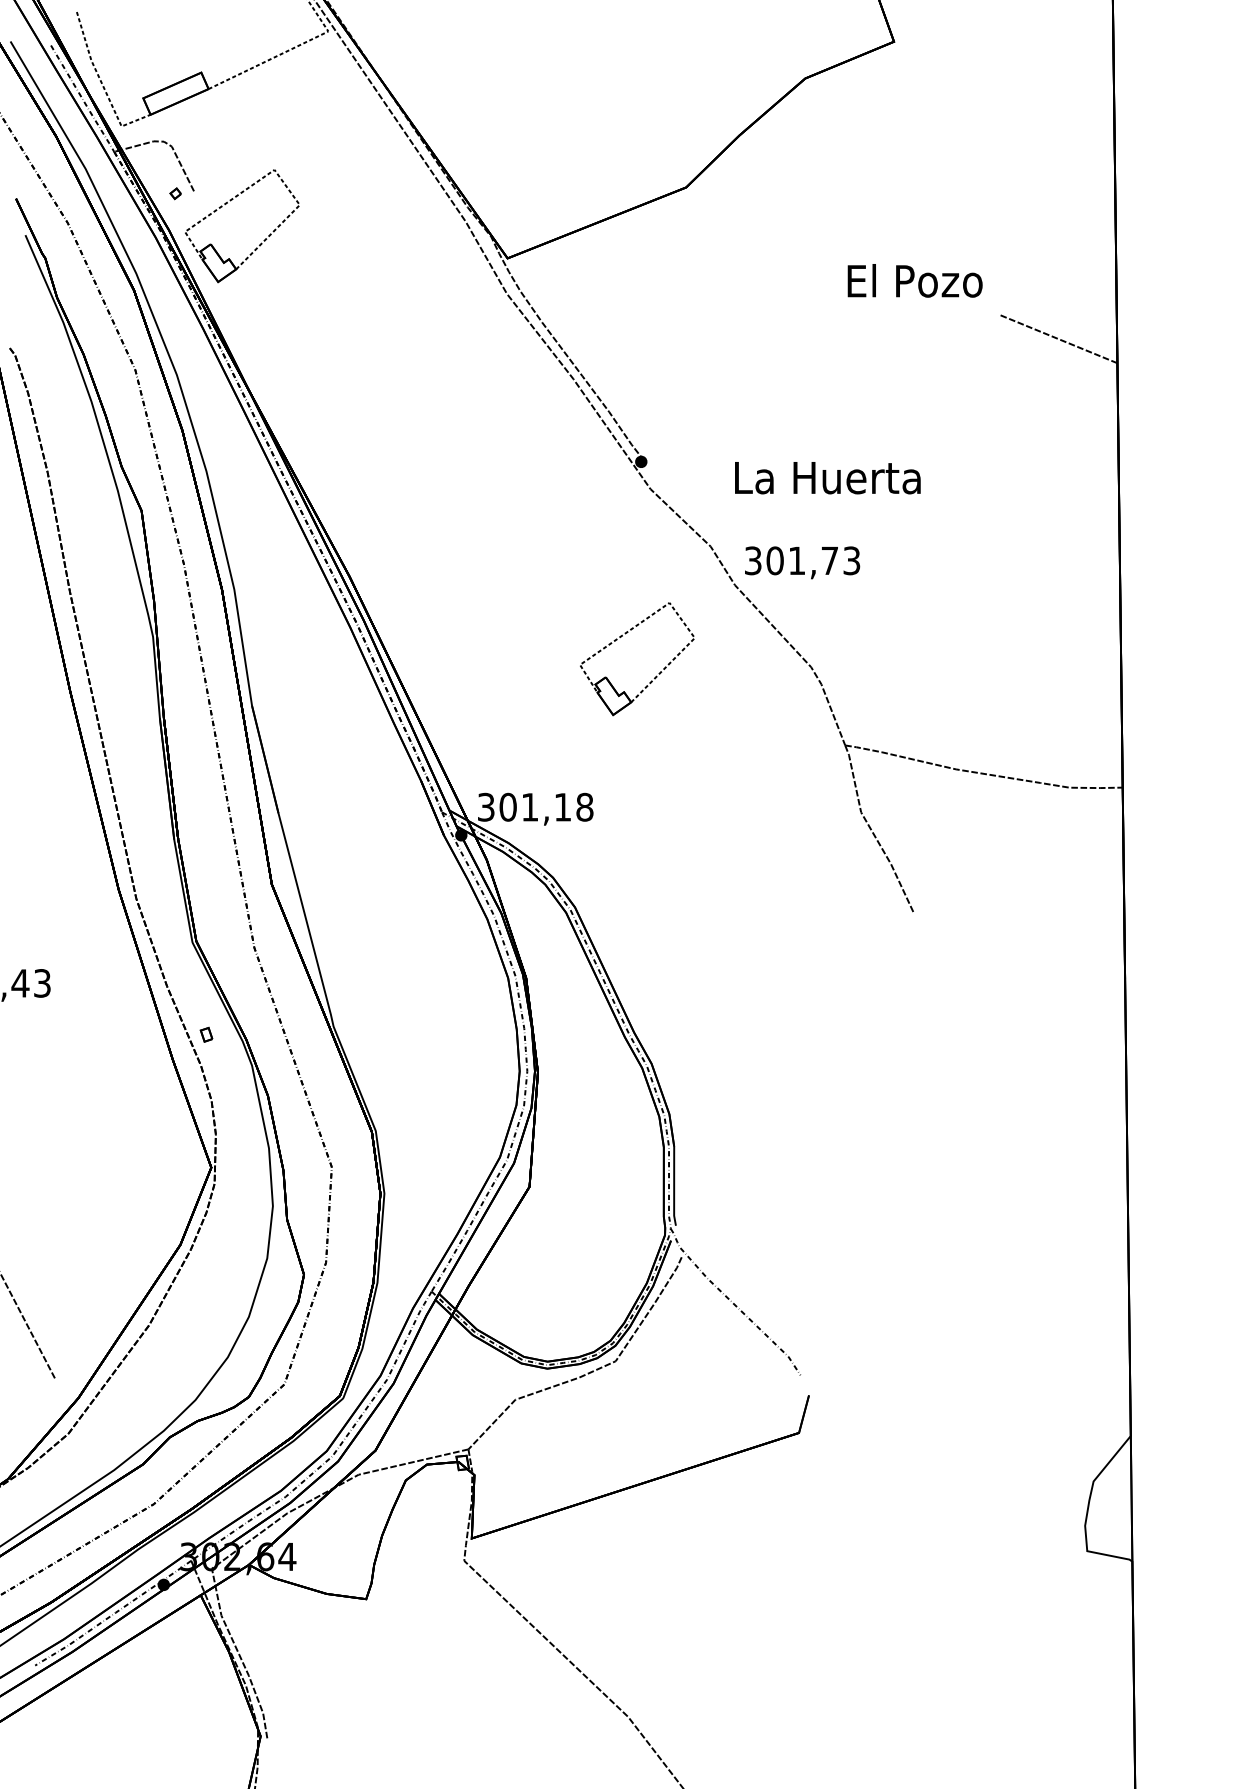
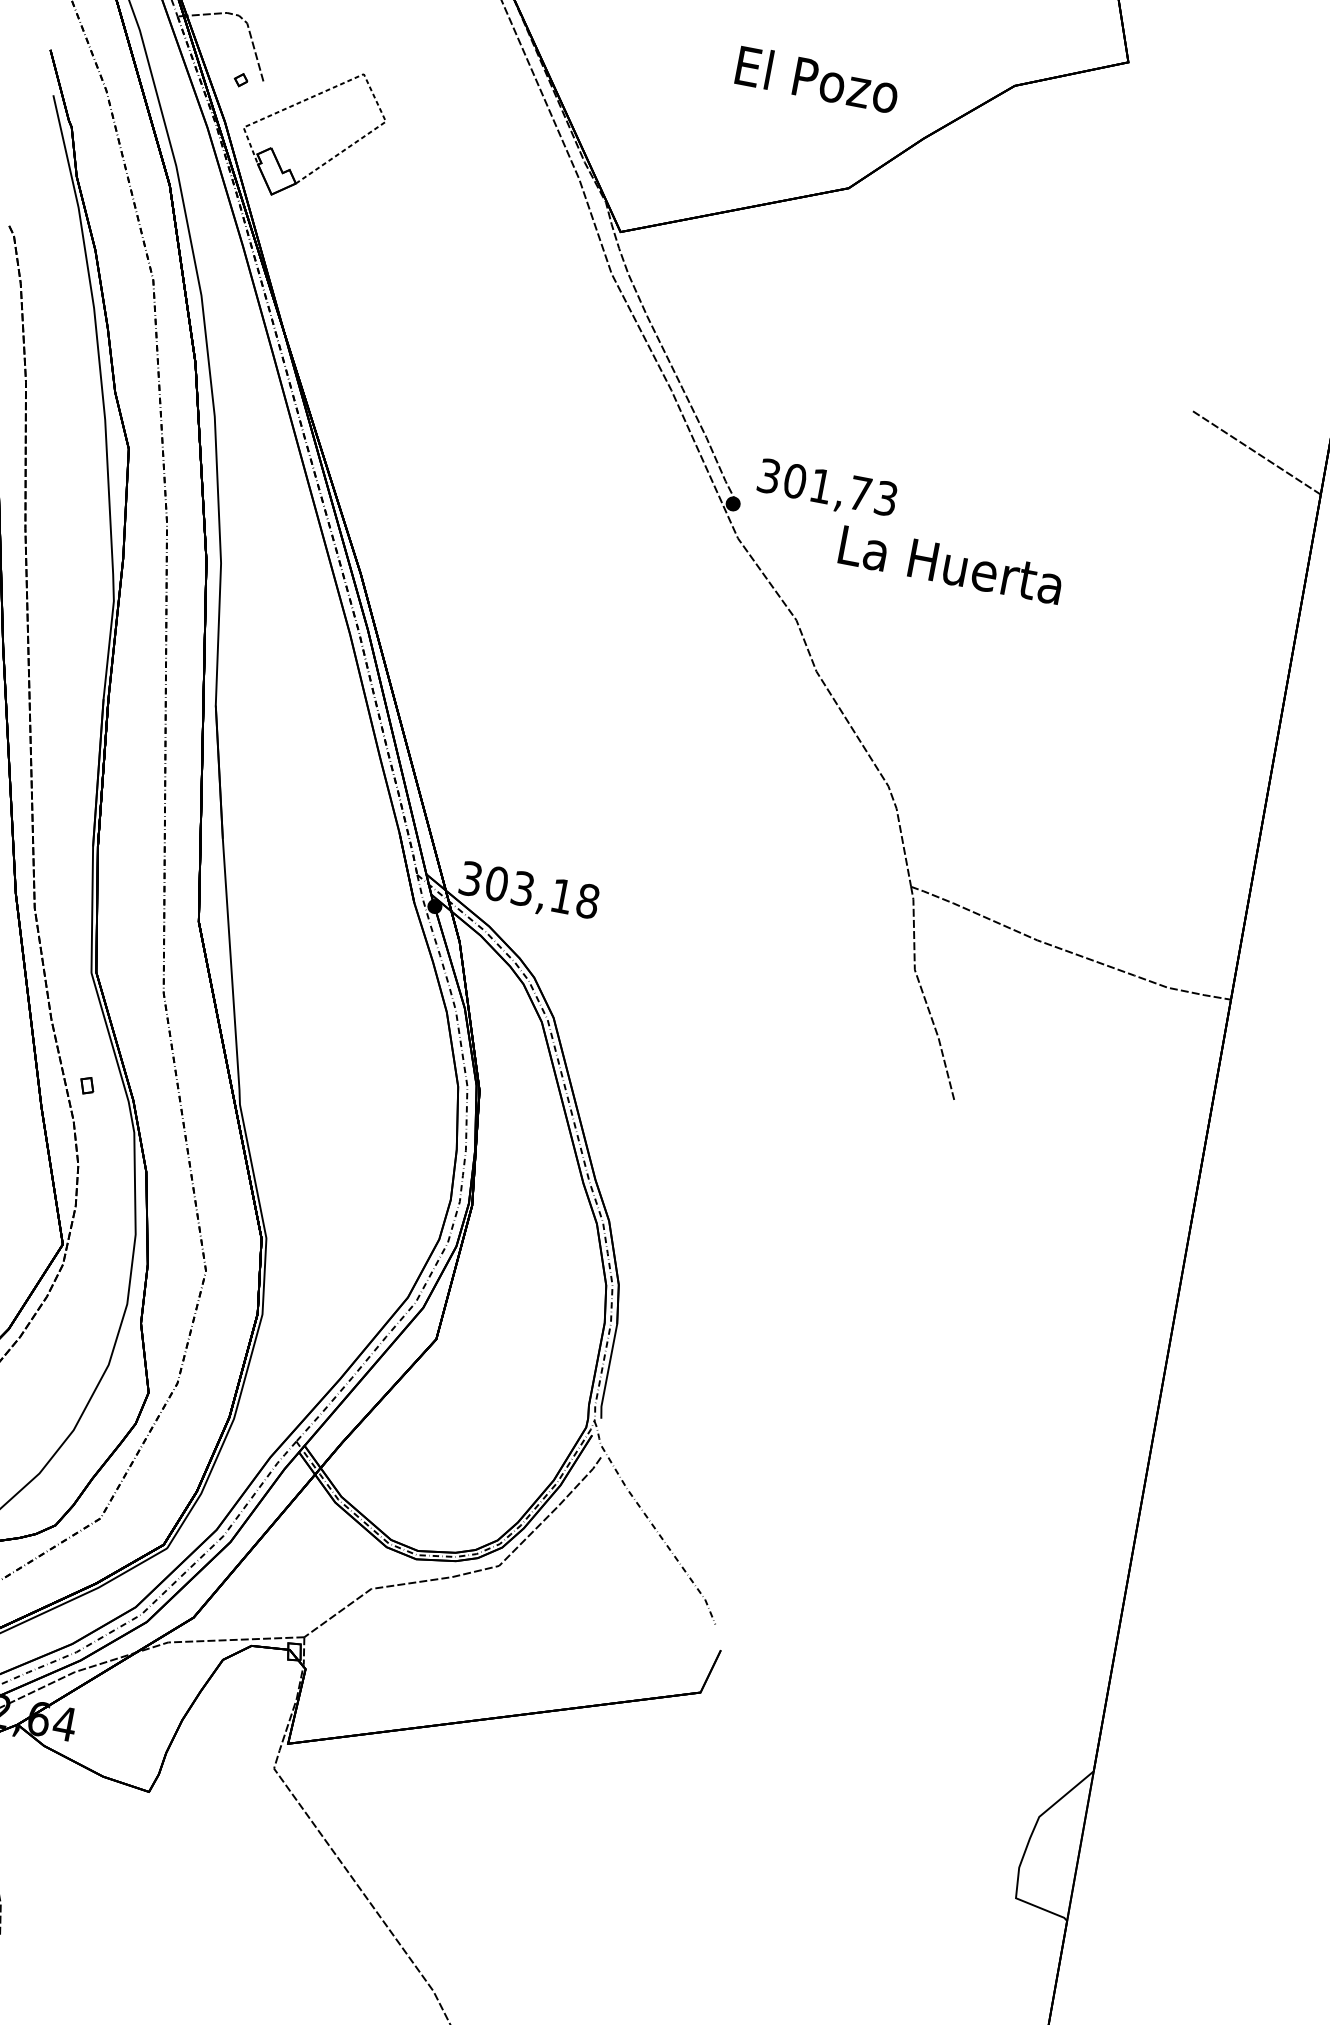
text: (914, 280) -> (816, 78), moved
text: (802, 562) -> (827, 489), moved
part: (655, 676) -> (701, 761), removed
text: (529, 806) -> (522, 887), 301,18 -> 303,18

